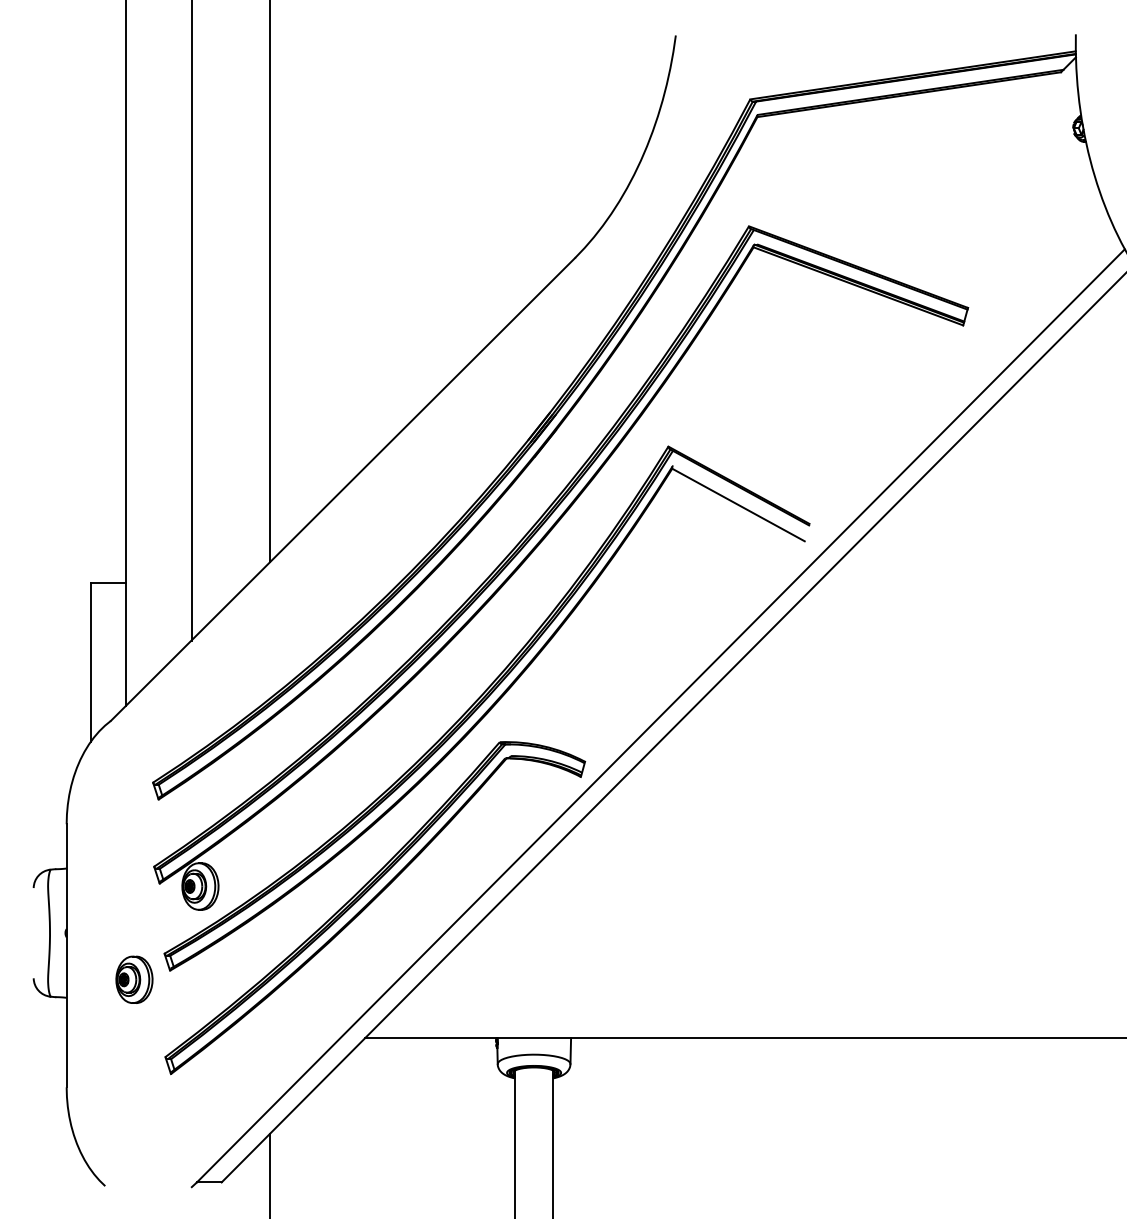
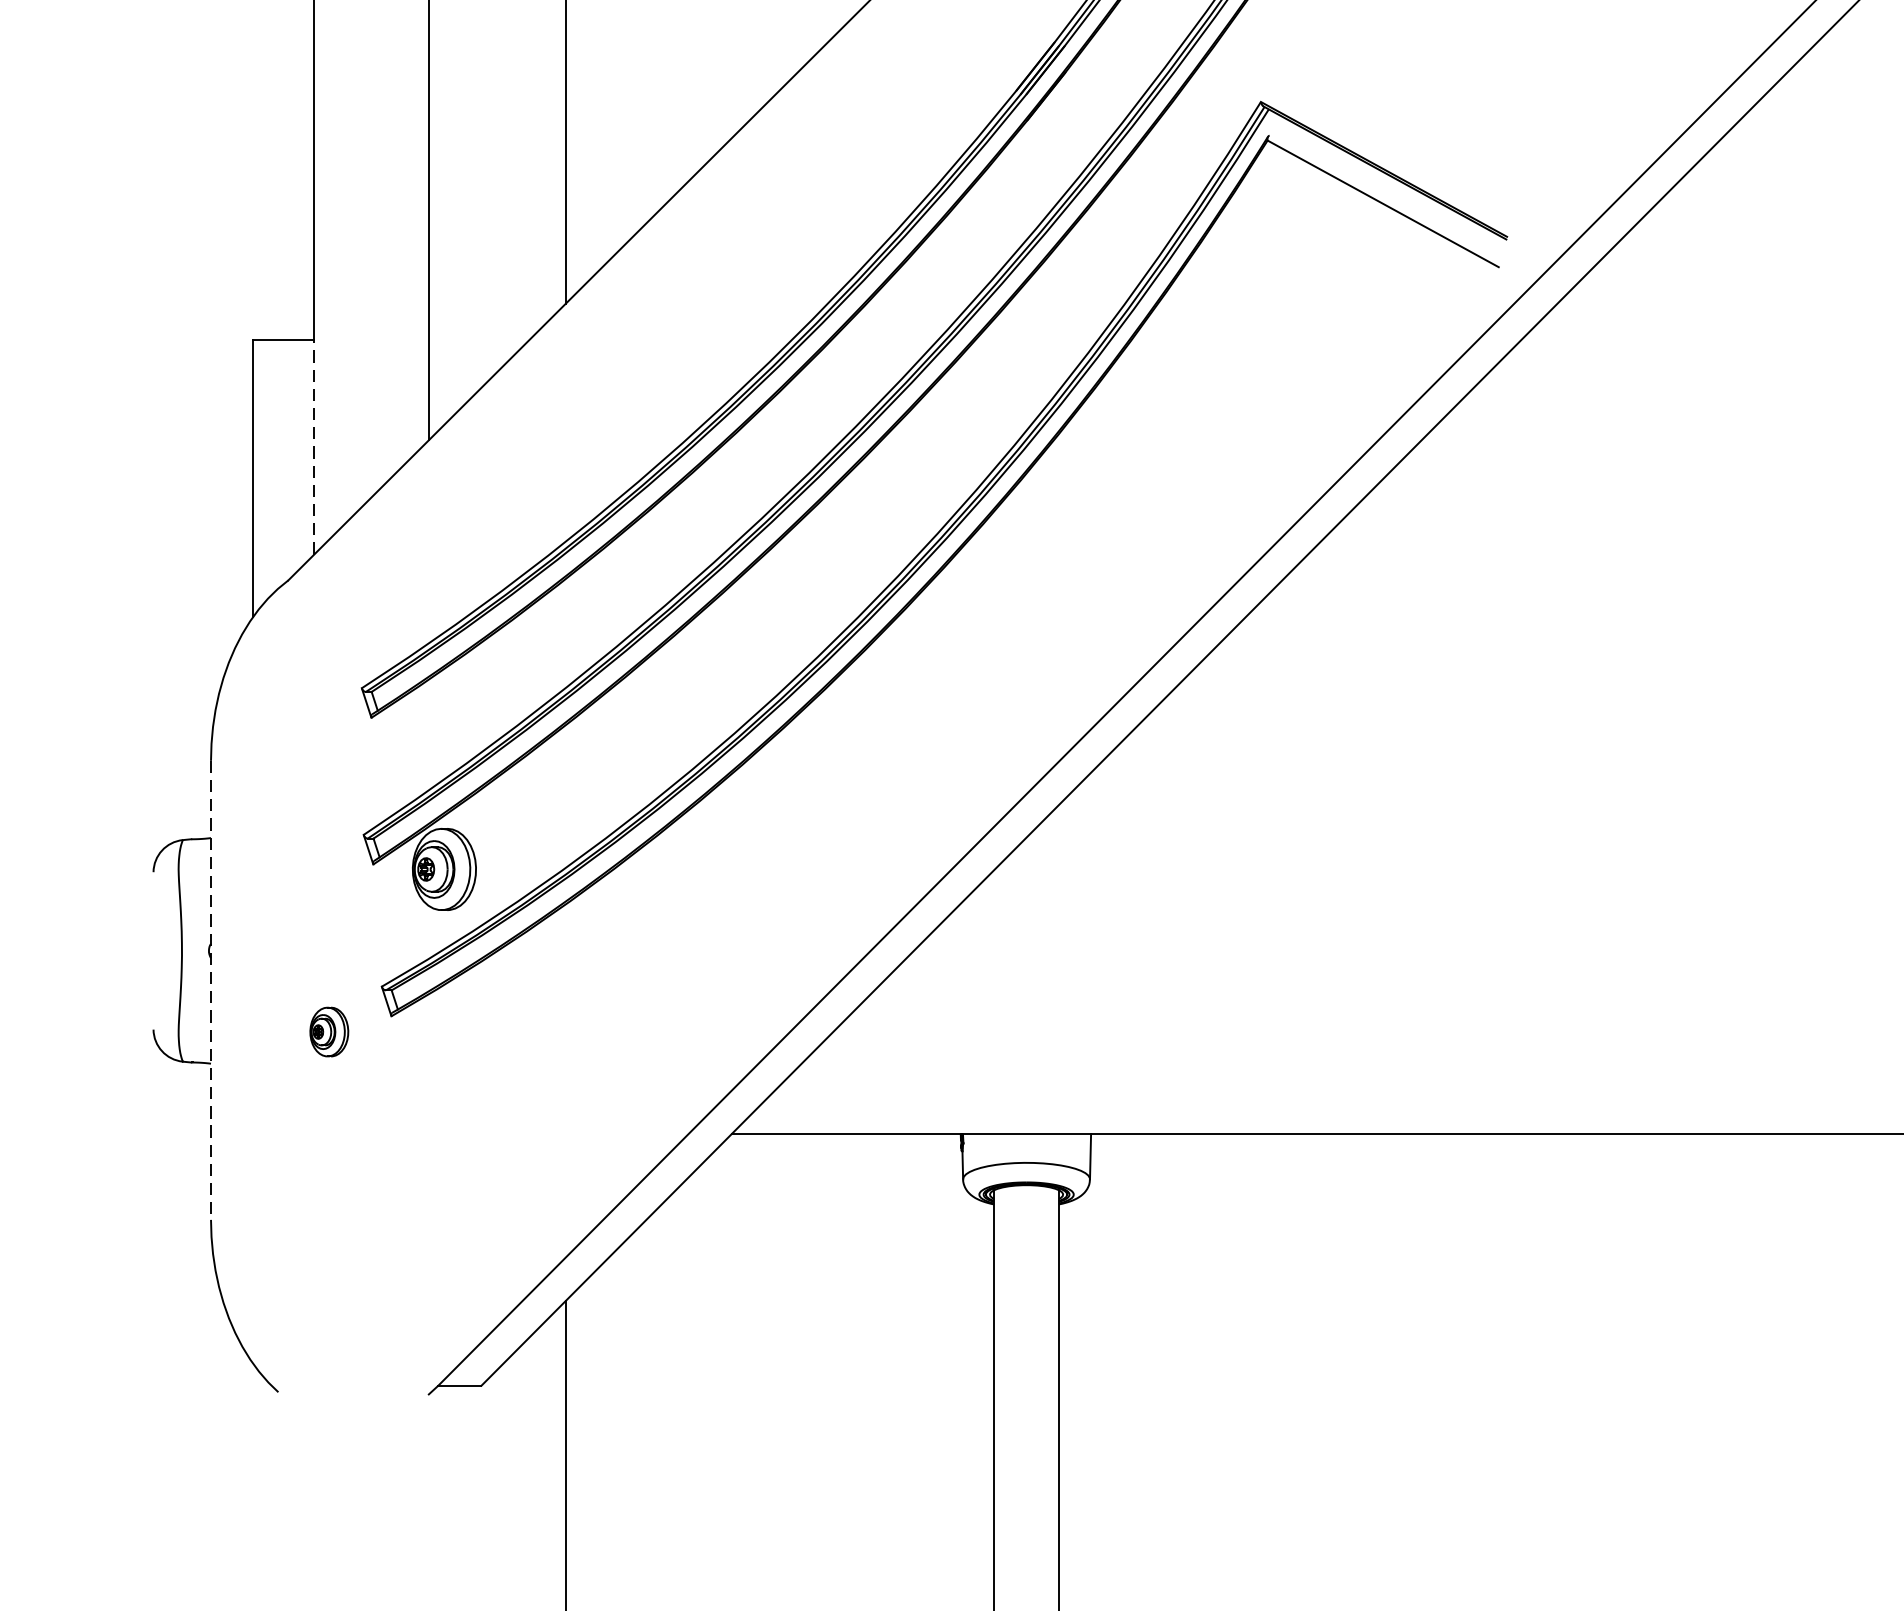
line: (125, 644) -> (313, 447), solid -> dashed
part: (371, 903) -> (742, 899), removed
line: (66, 955) -> (210, 989), solid -> dashed
part: (134, 979) -> (329, 1031), size x0.6

